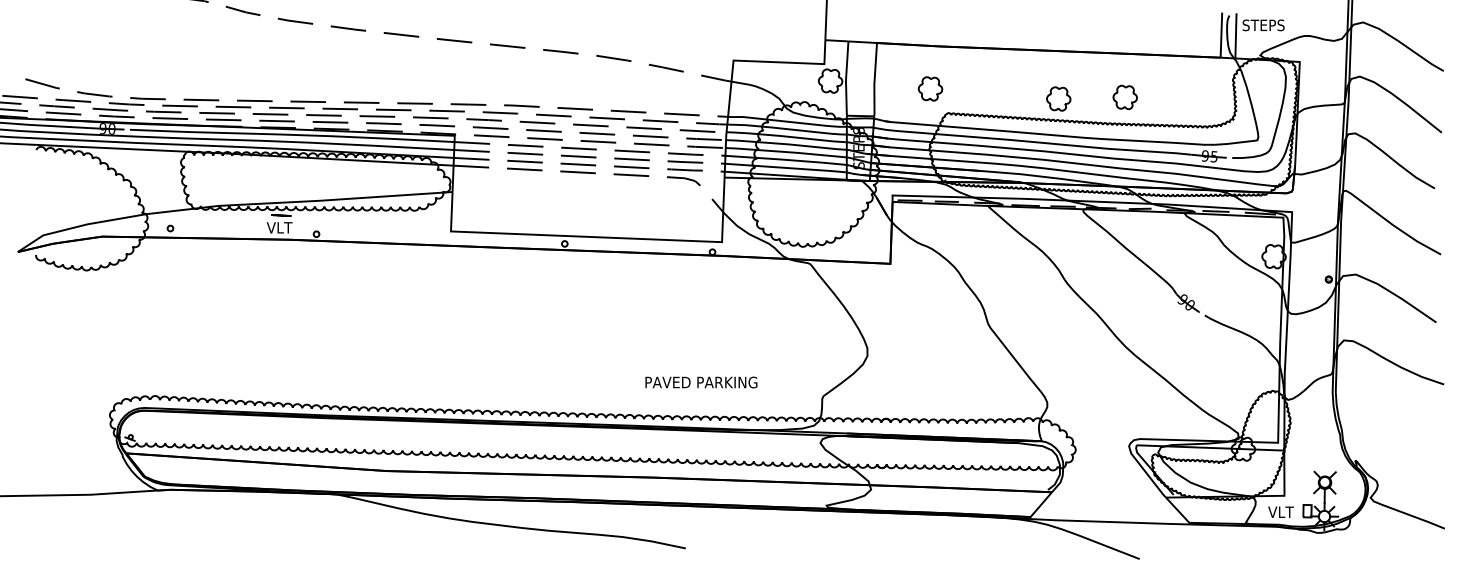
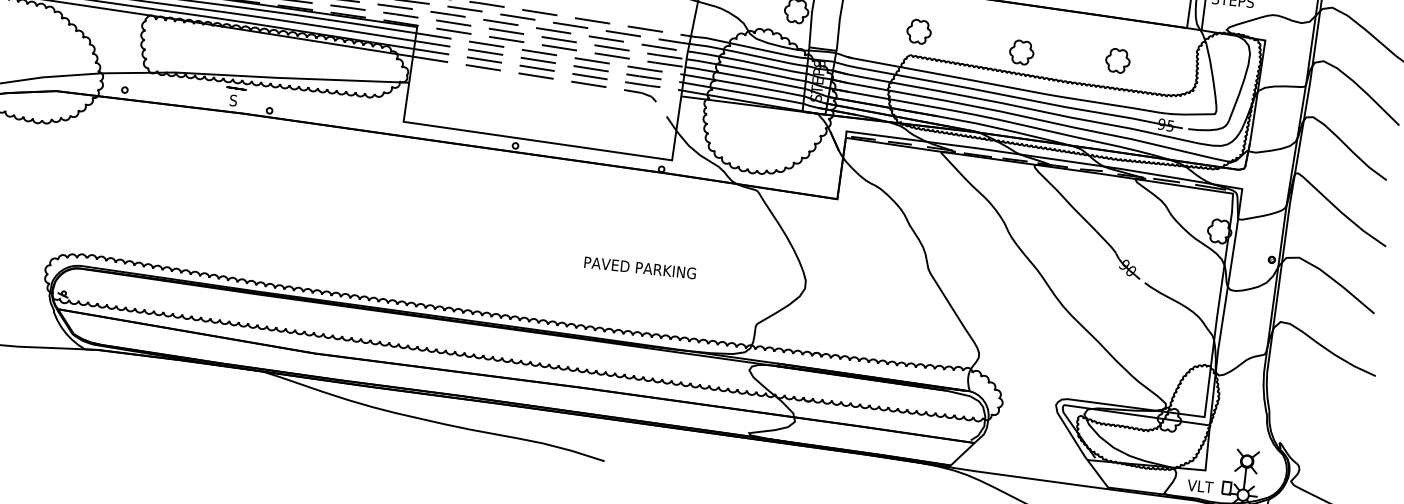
part: (930, 88) -> (919, 31), moved
part: (1124, 97) -> (1117, 60), moved
text: (279, 227) -> (233, 100), VLT -> S
text: (701, 382) -> (640, 267), moved

